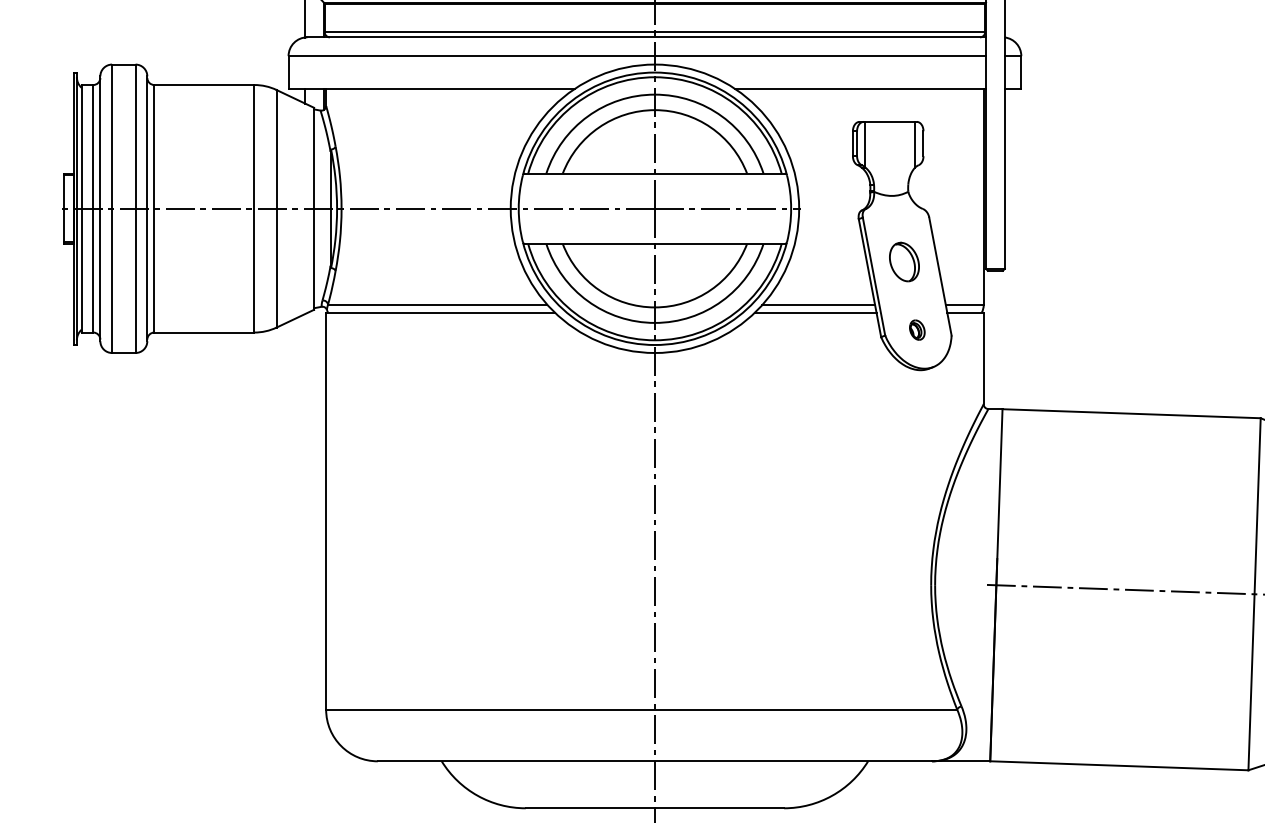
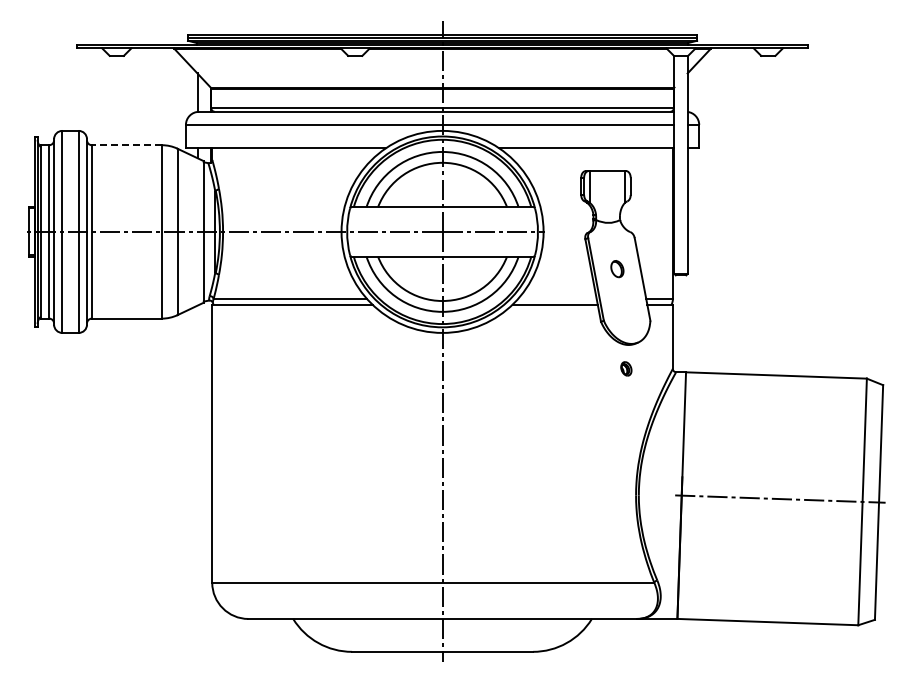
line: (203, 85) -> (126, 145), solid -> dashed
part: (904, 261) -> (617, 268), size x0.6
line: (817, 305) -> (556, 299), removed
part: (917, 329) -> (626, 368), moved

